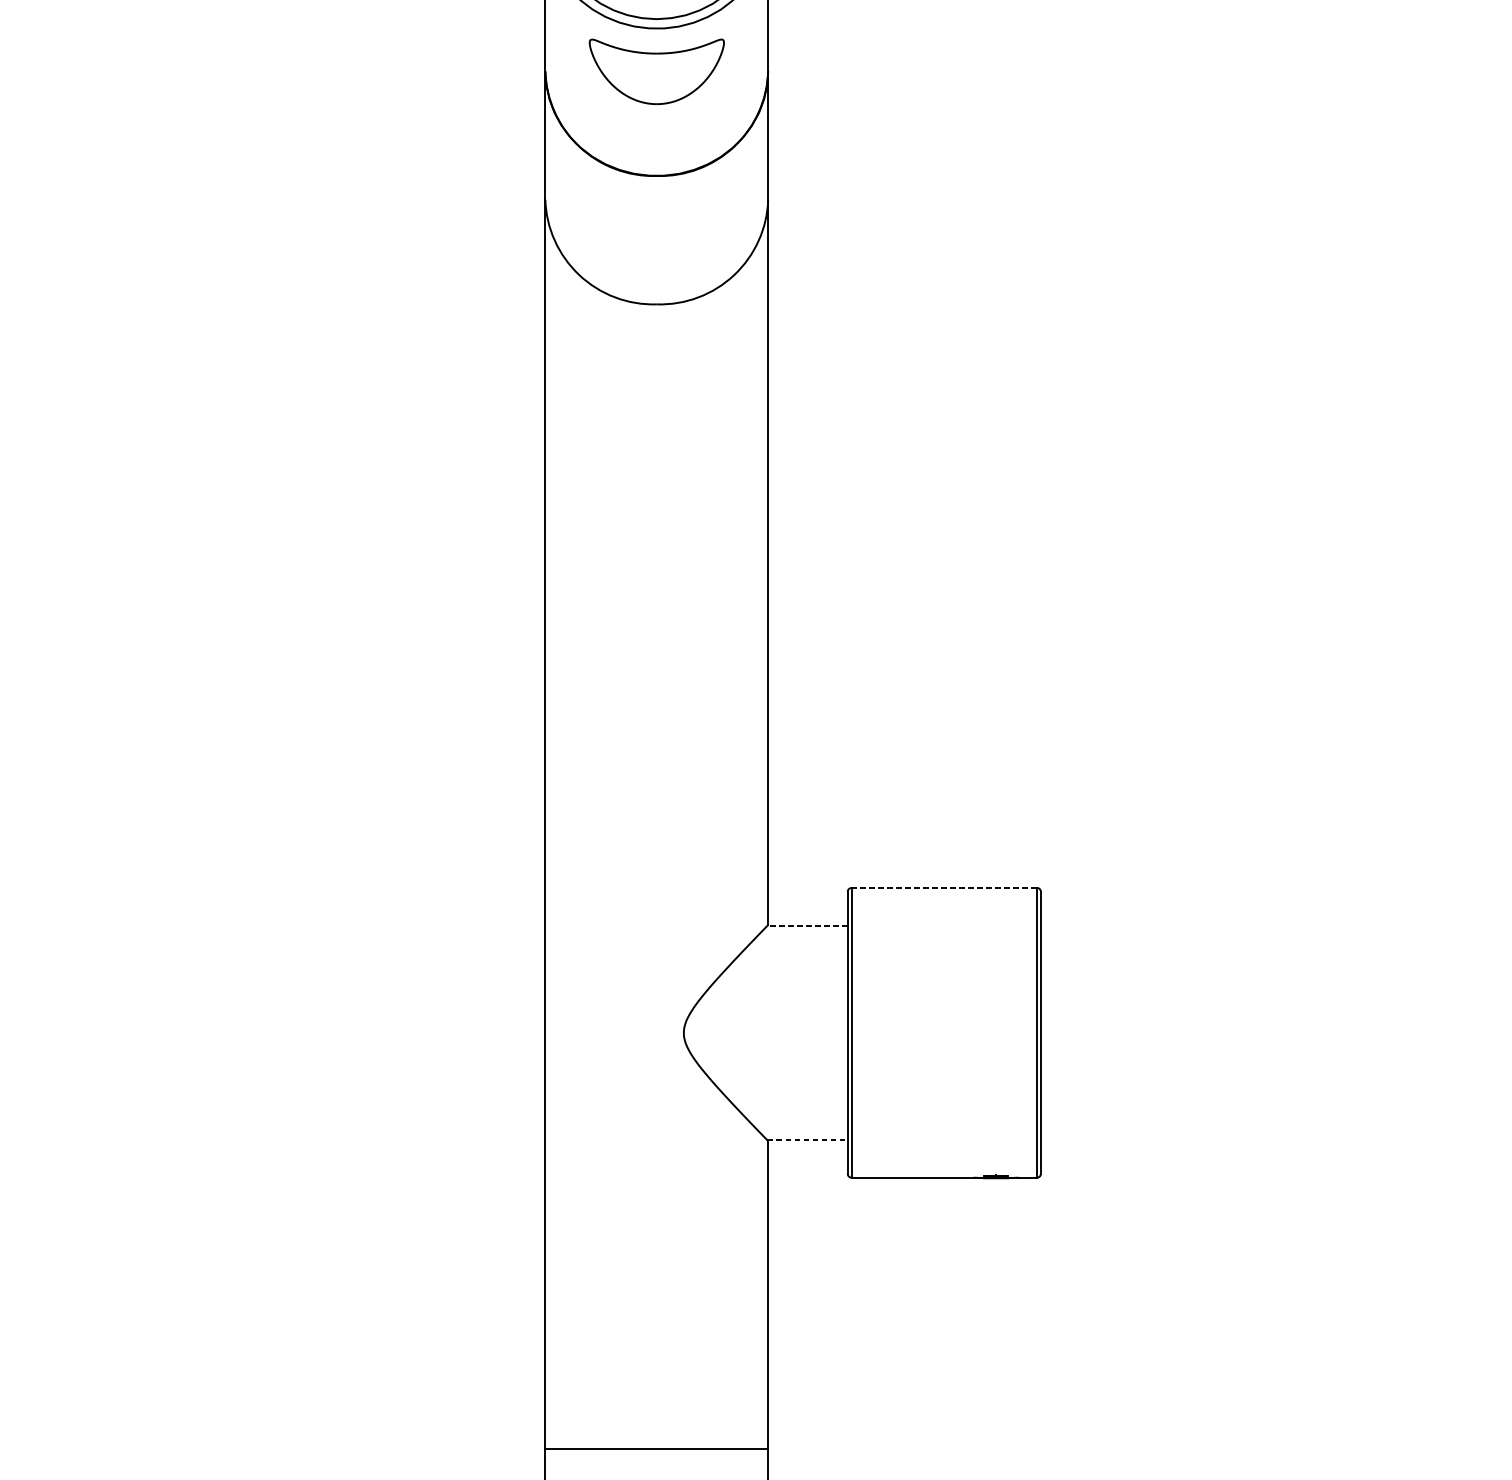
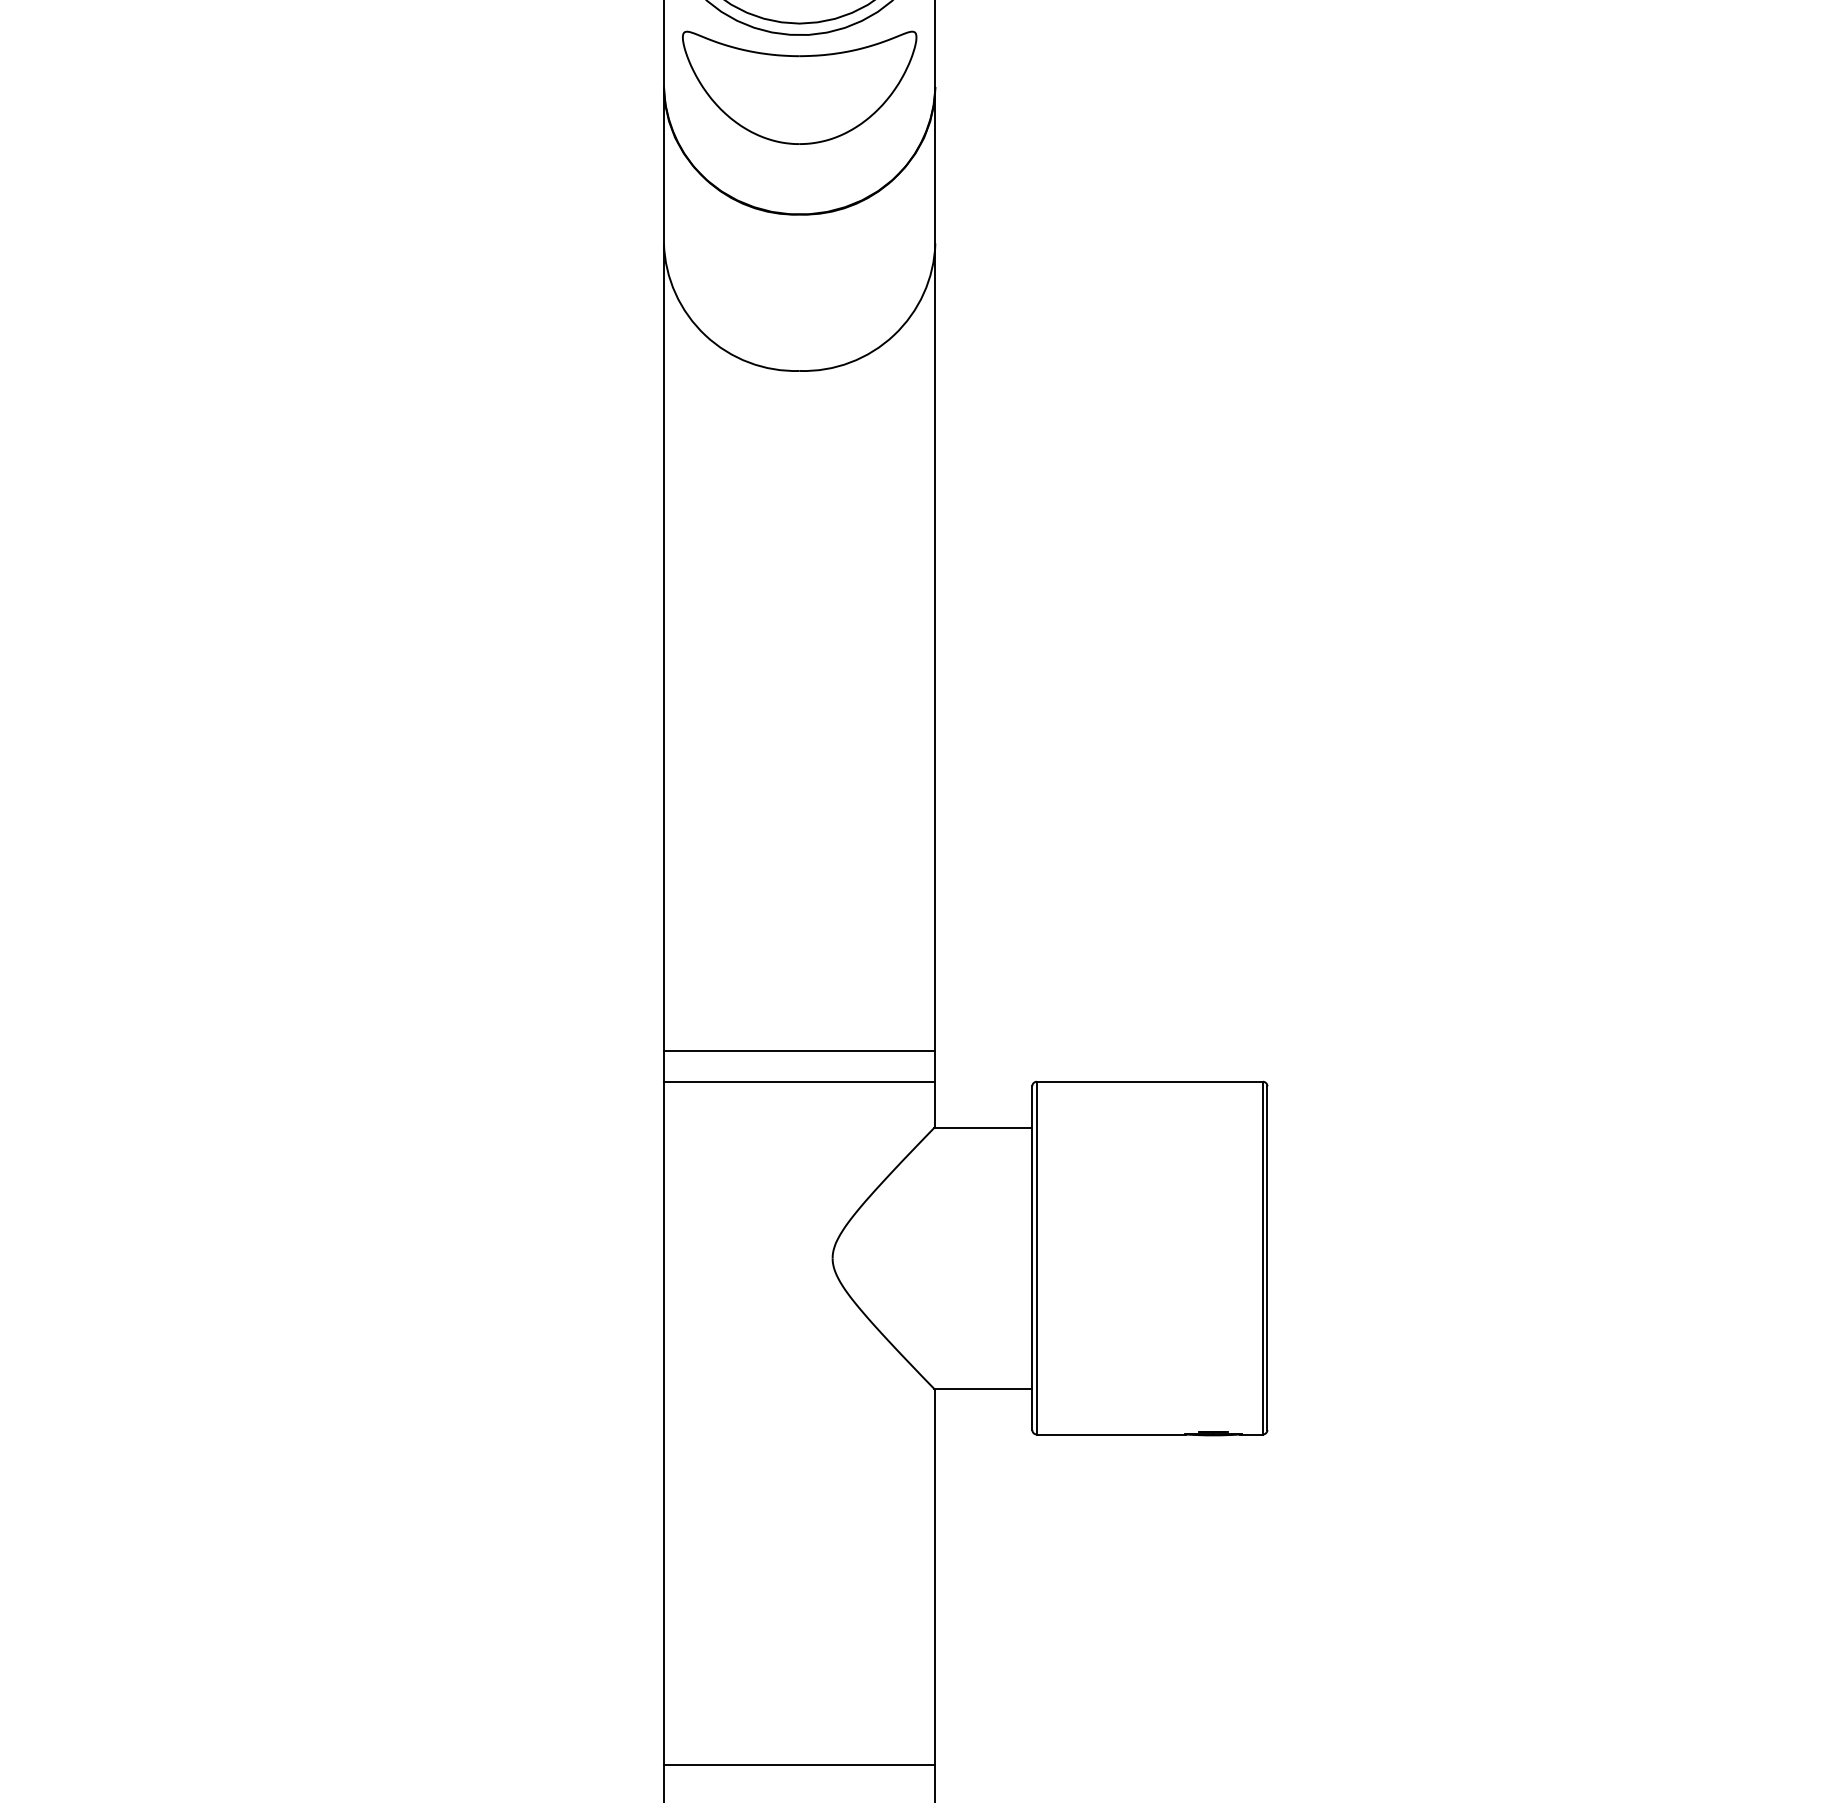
part: (656, 71) -> (799, 87), size x1.43
line: (656, 862) -> (799, 1050), added
line: (944, 887) -> (1149, 1081), dashed -> solid
line: (656, 888) -> (799, 1082), added
line: (807, 925) -> (983, 1127), dashed -> solid
line: (807, 1140) -> (983, 1389), dashed -> solid

